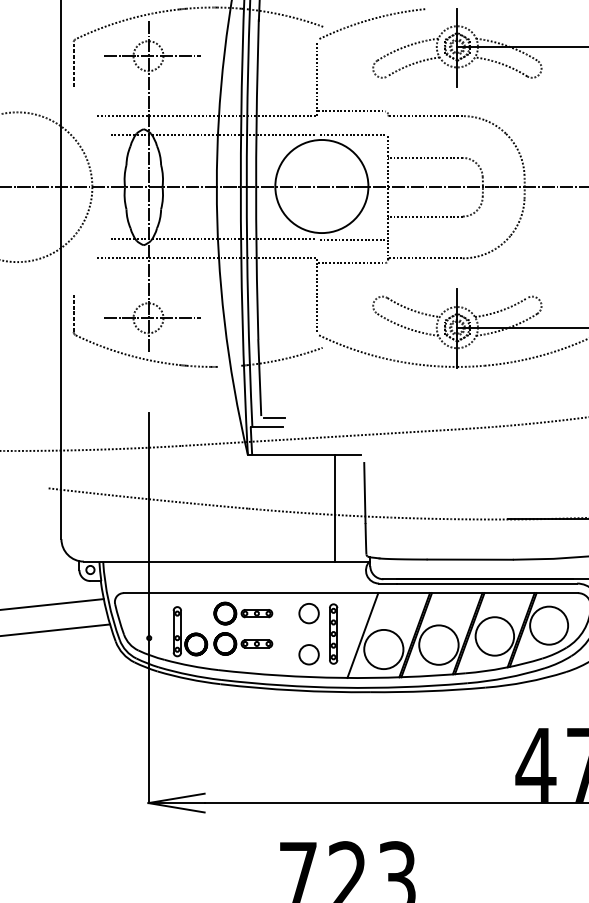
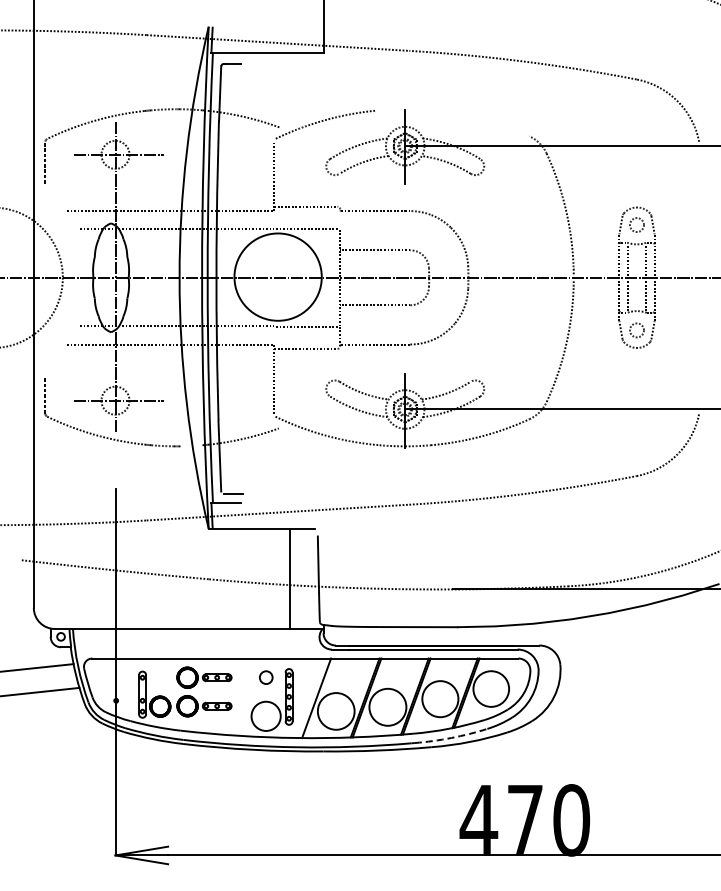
circle: (309, 613) -> (266, 677), size x0.7
circle: (309, 654) -> (266, 716), size x1.6
arc: (506, 677) -> (451, 737), solid -> dashed

